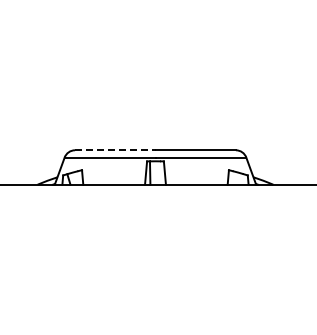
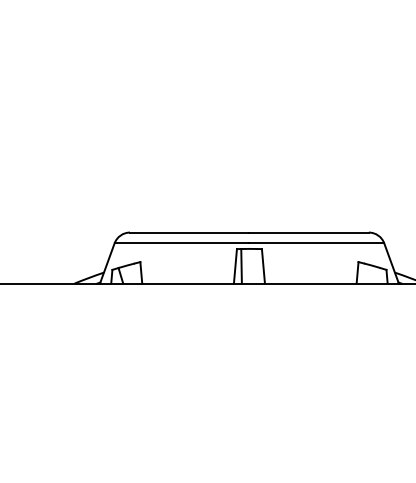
line: (115, 150) -> (190, 232), dashed -> solid

